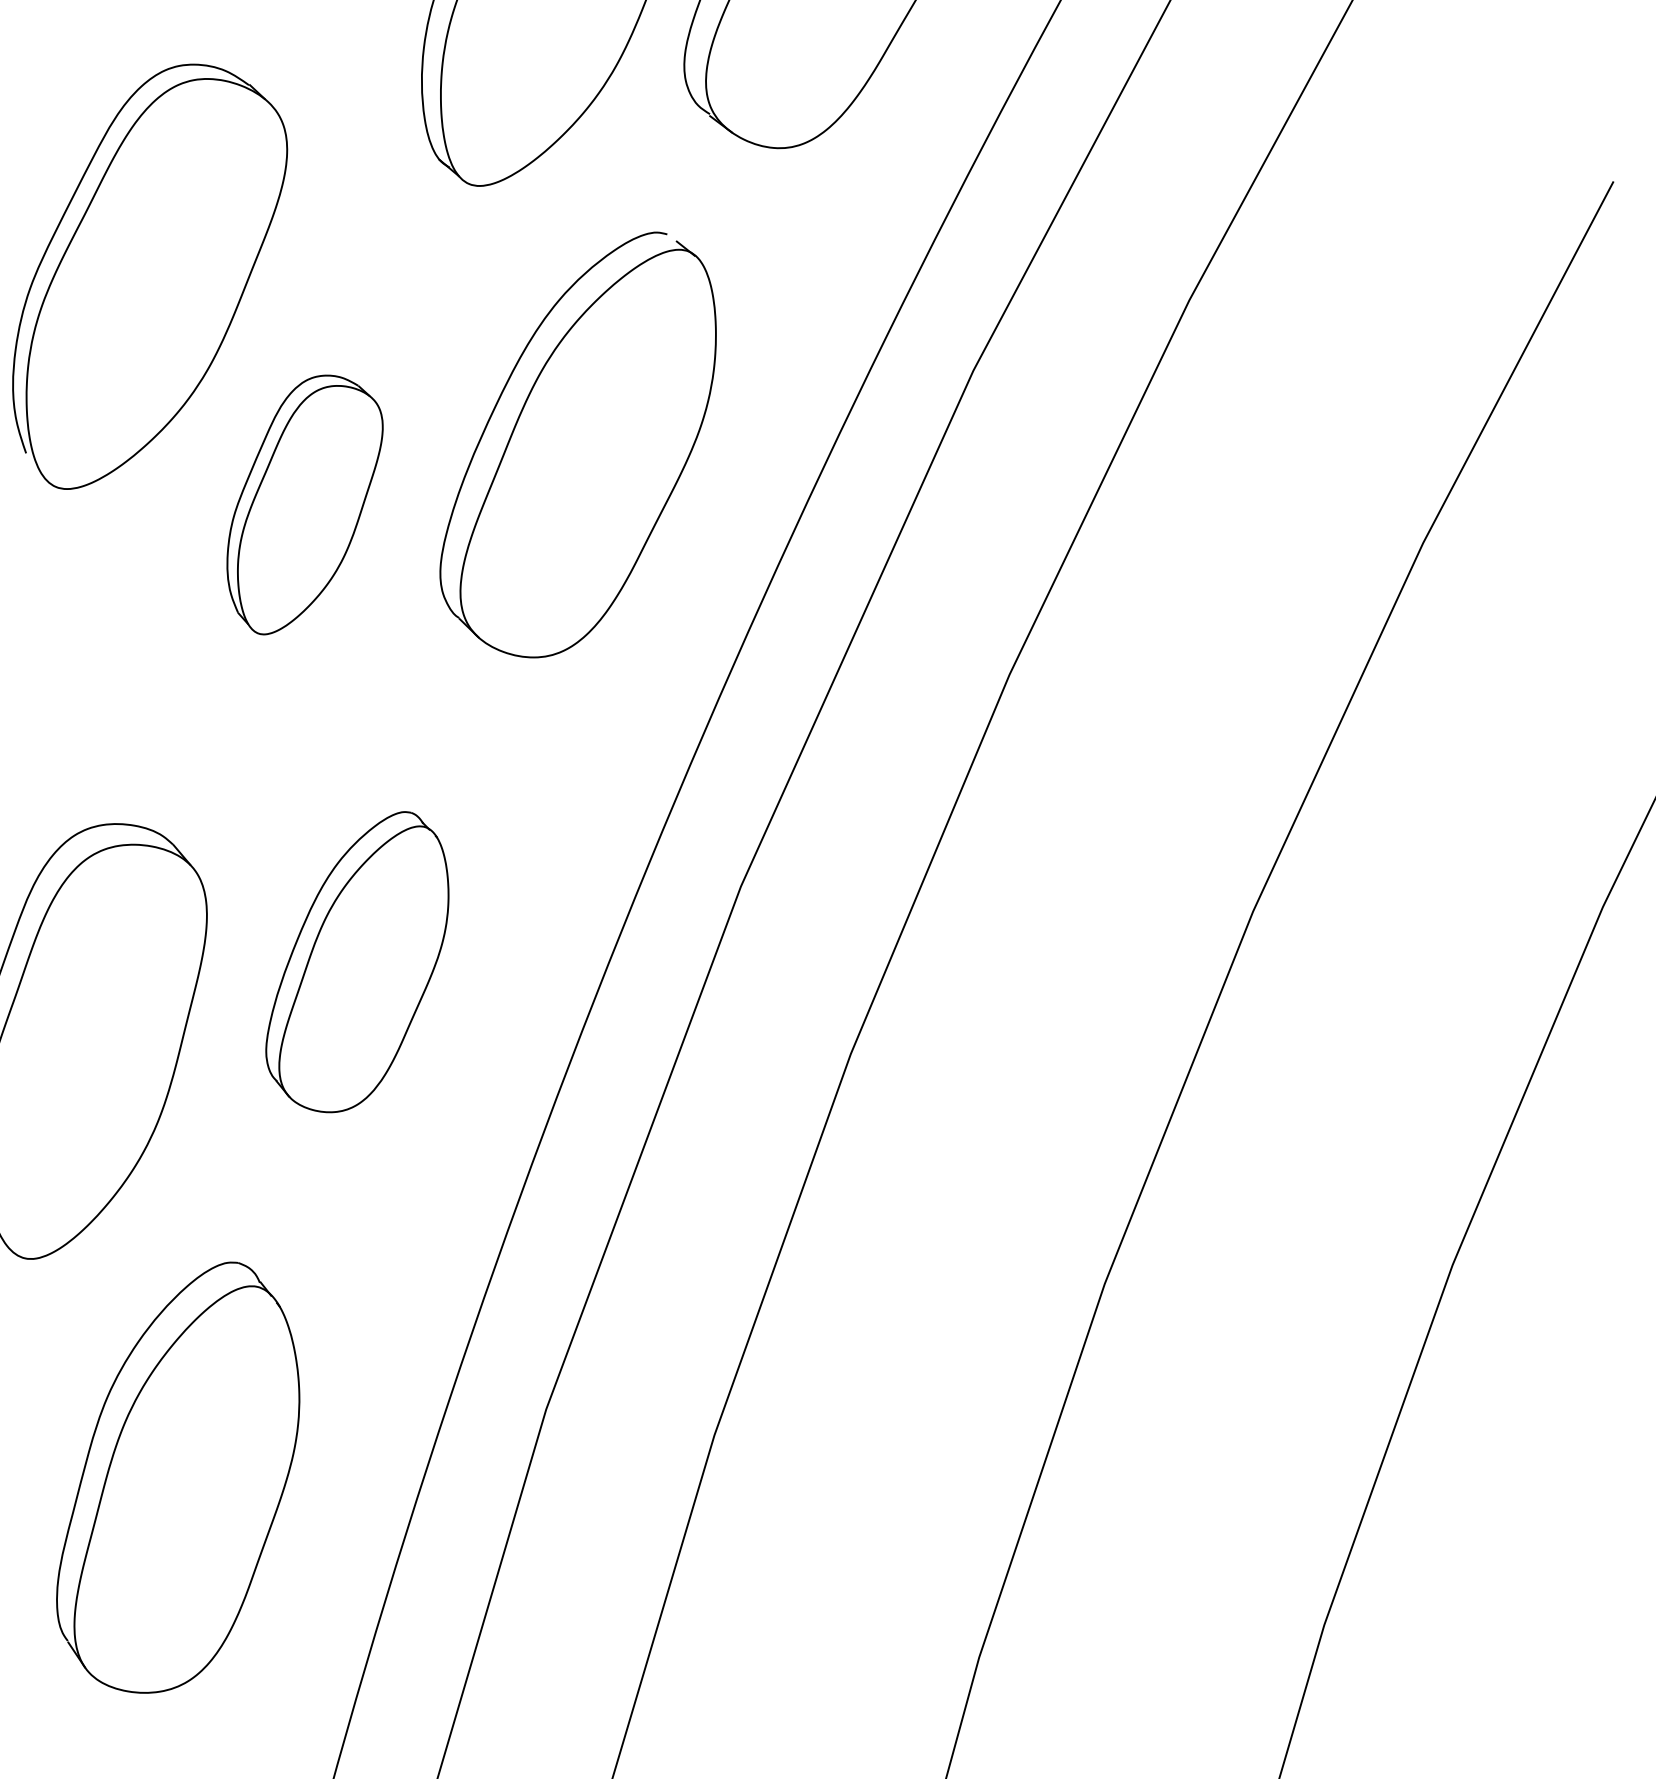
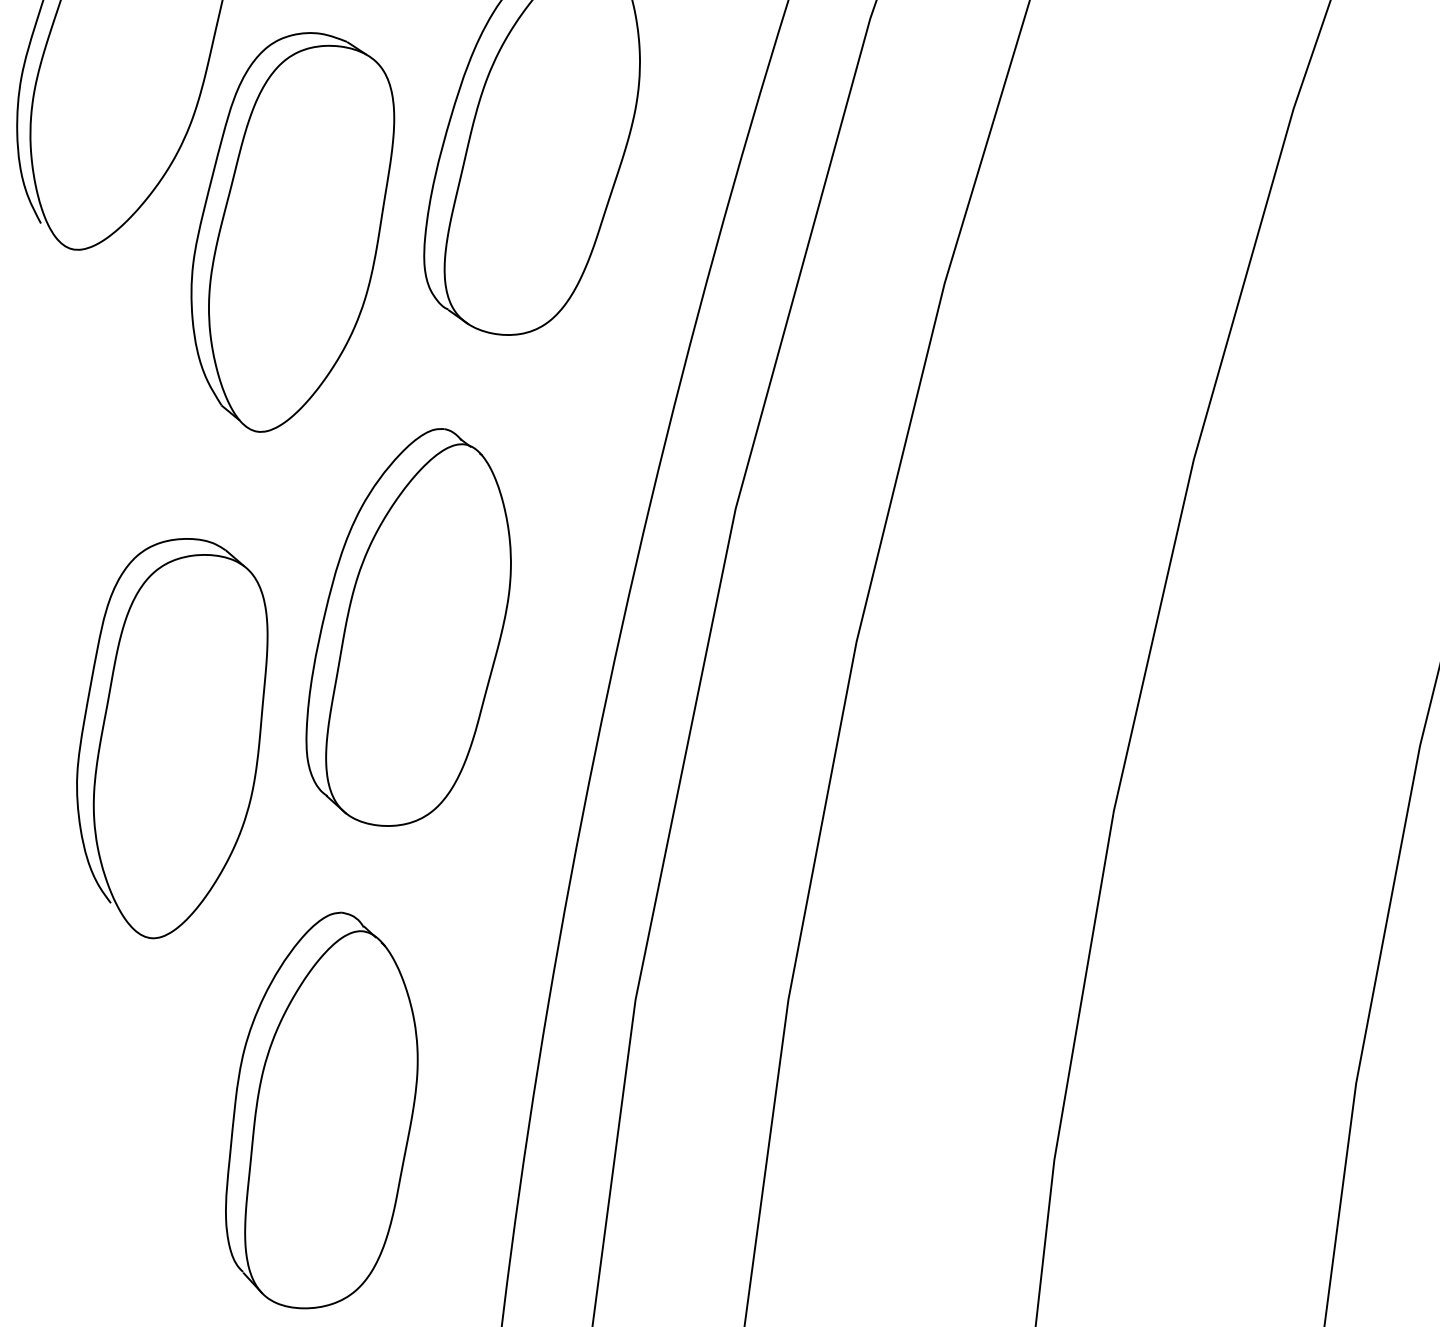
part: (304, 504) -> (295, 230), size x1.67
part: (357, 961) -> (405, 628), size x1.43

